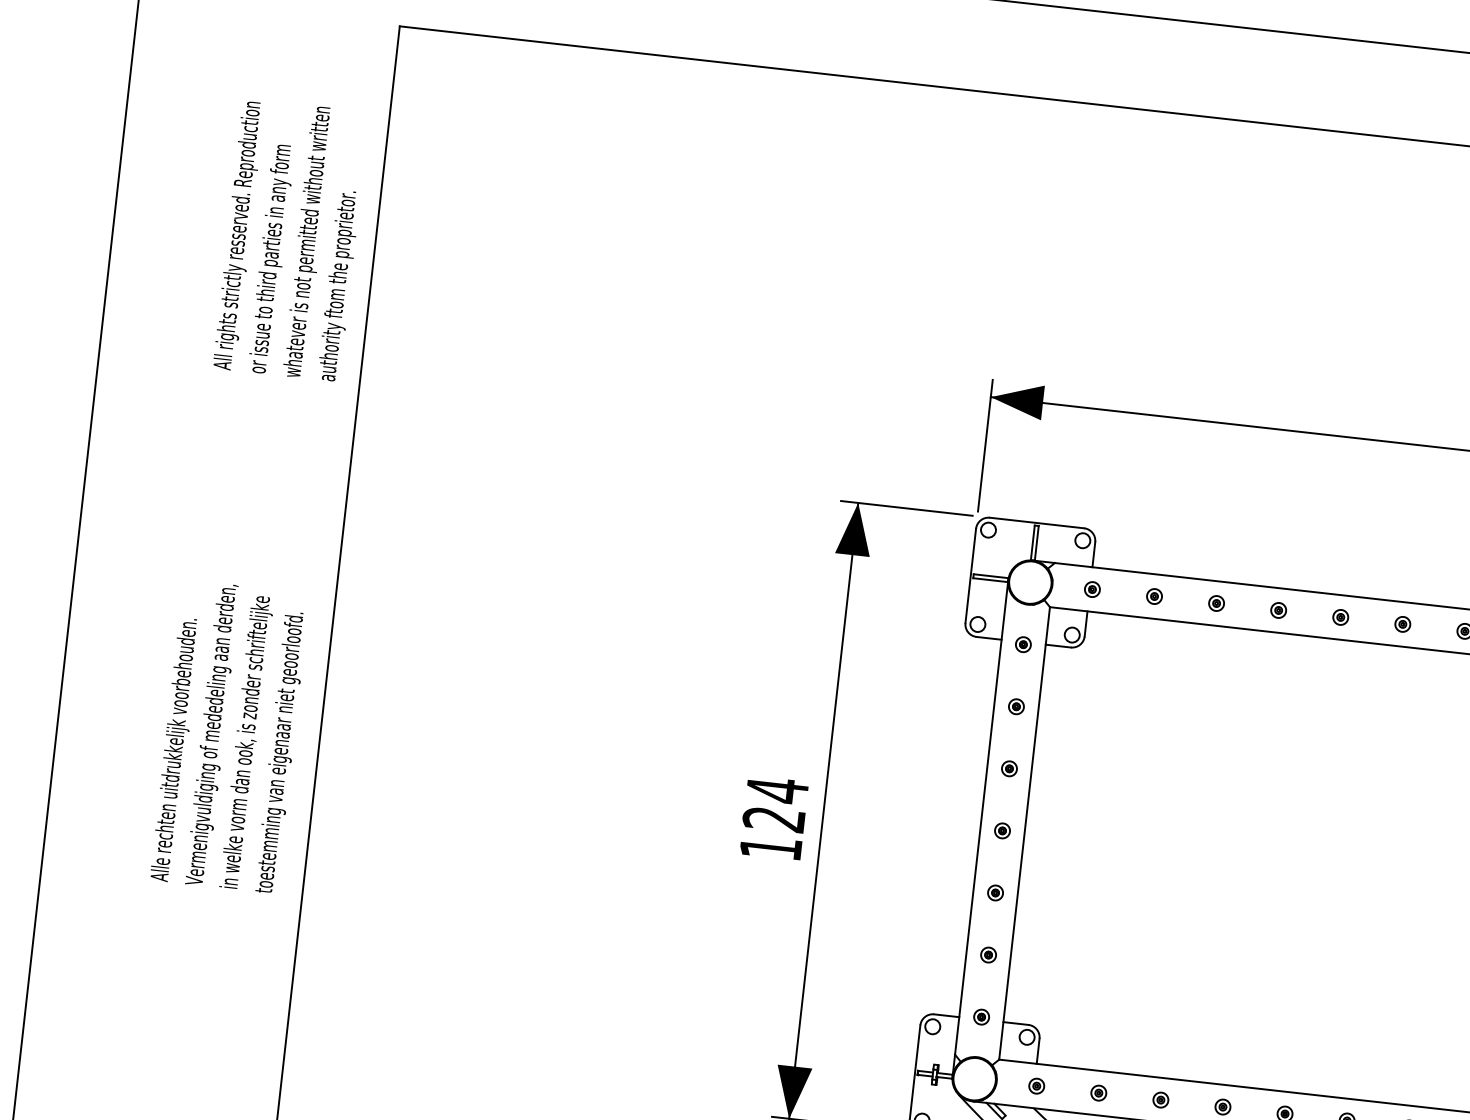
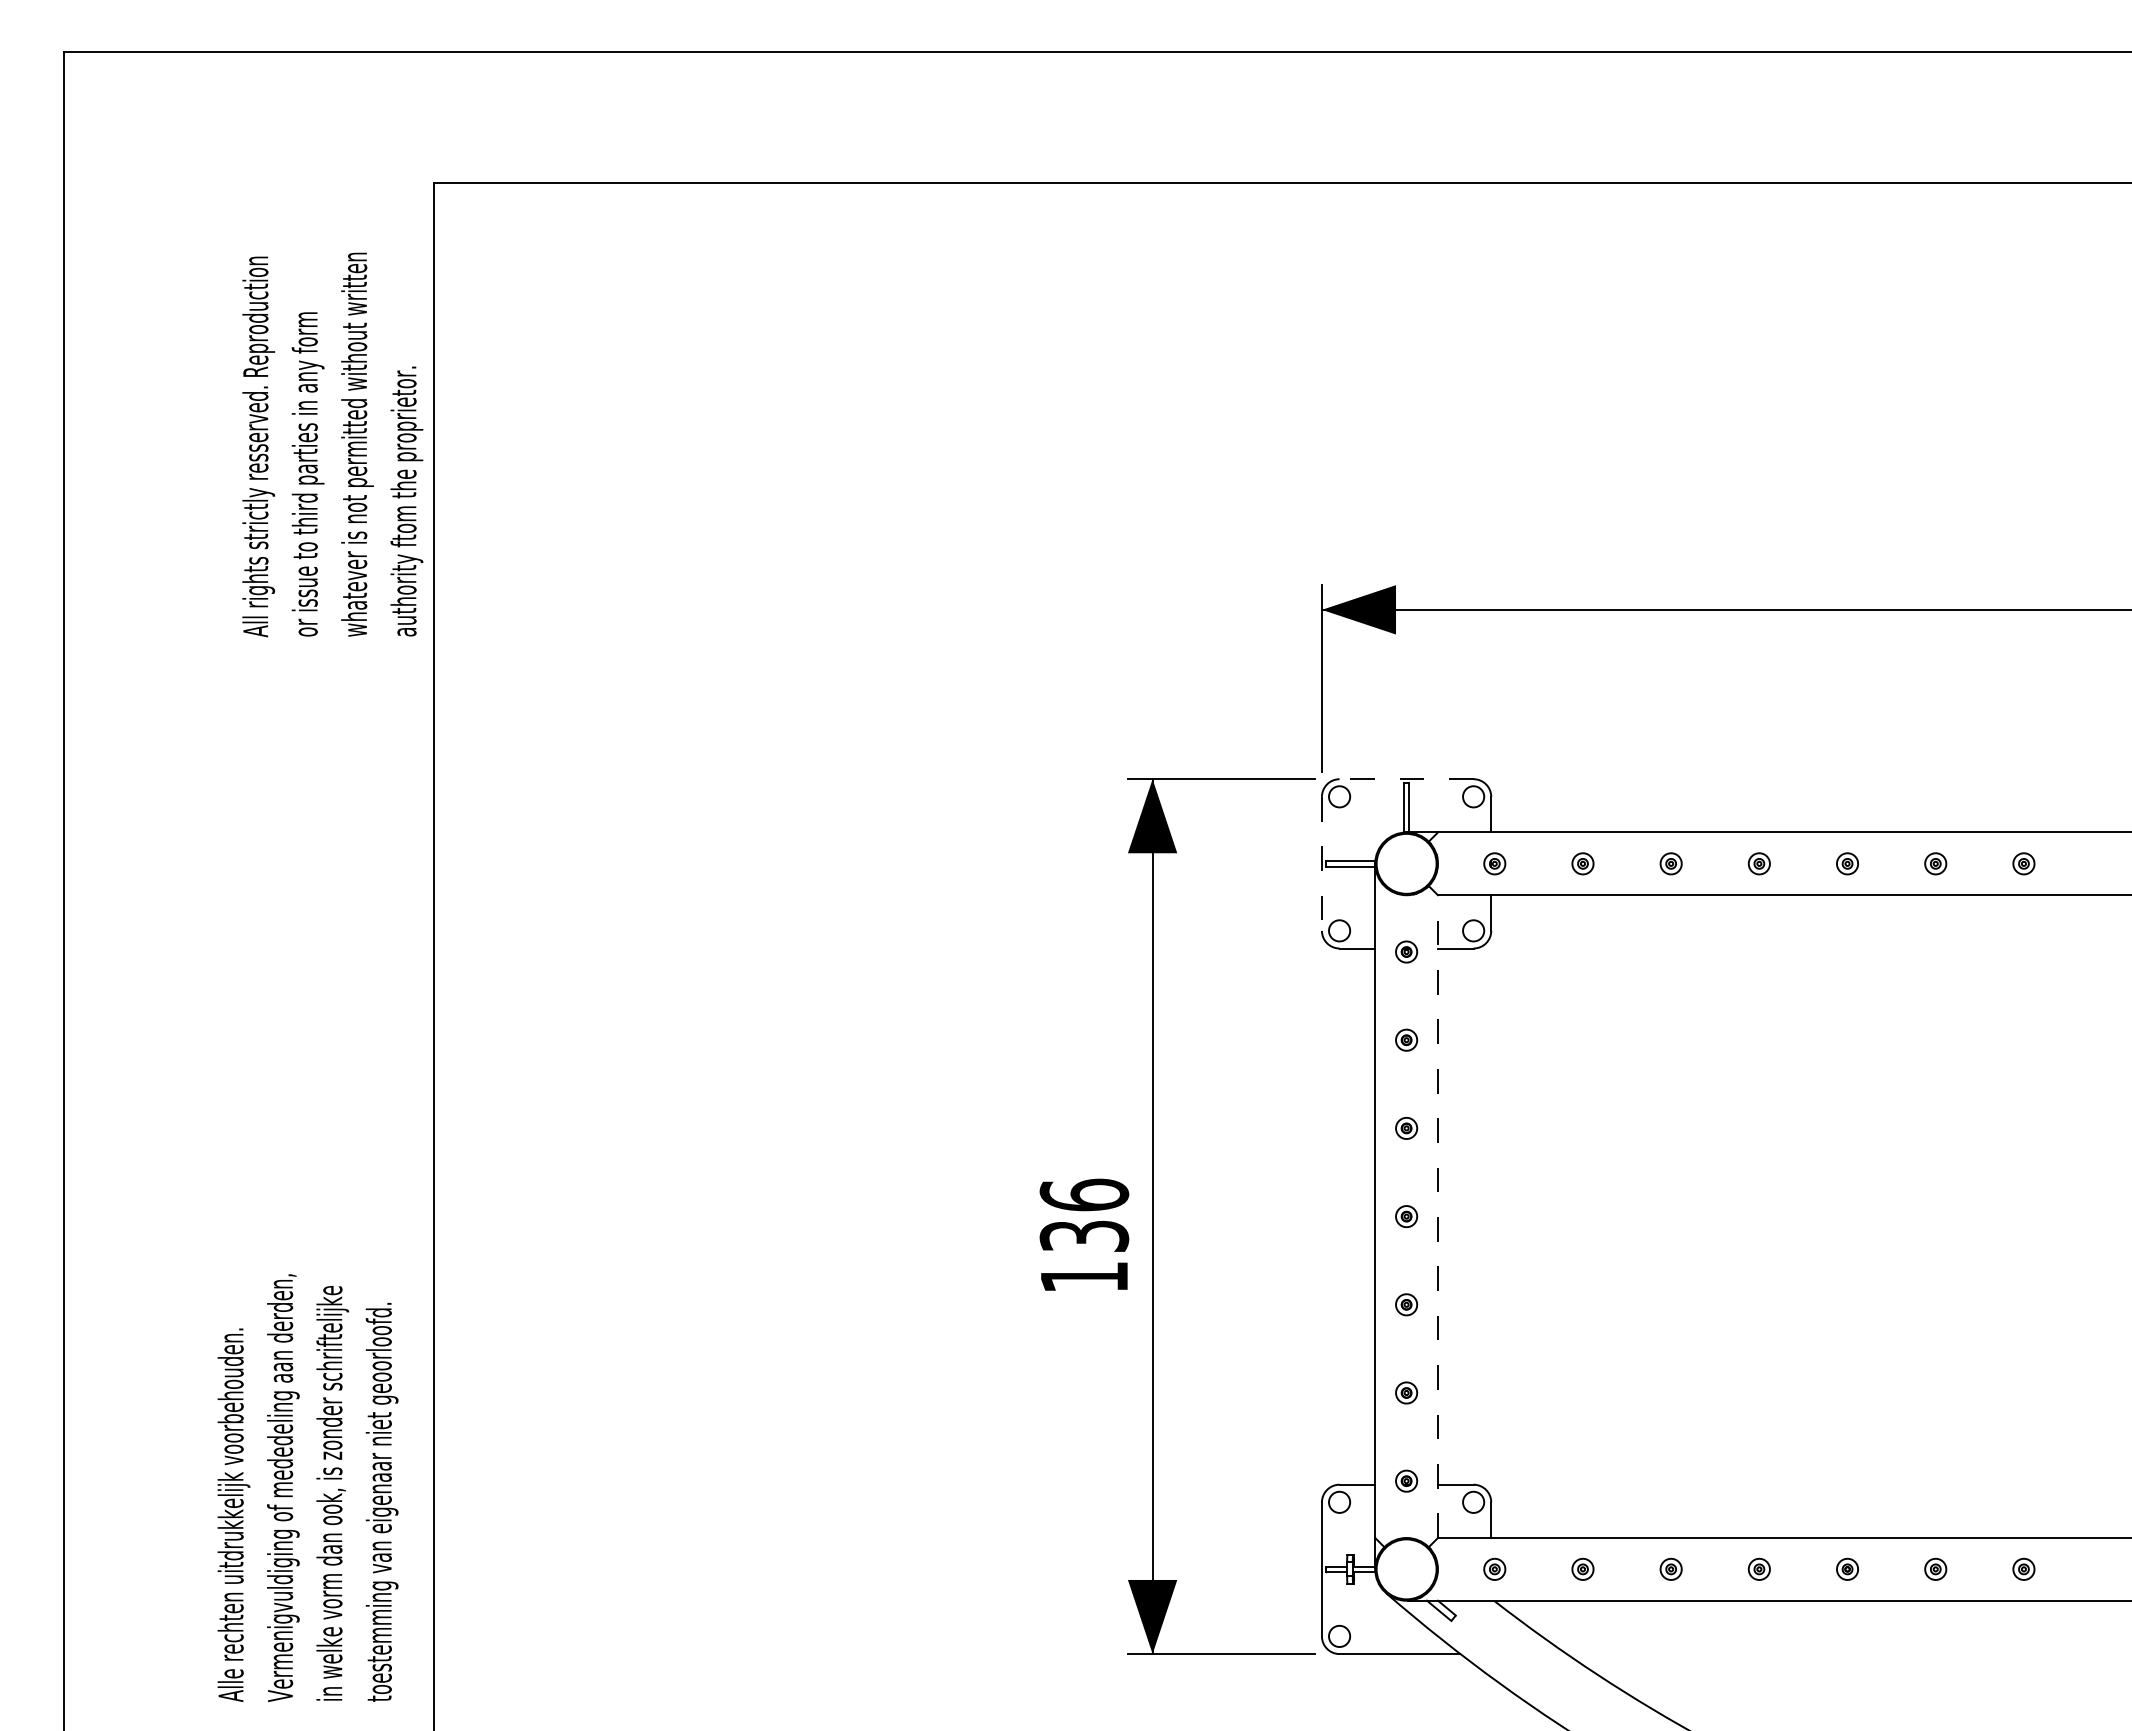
text: (291, 240) -> (332, 444), moved
line: (1036, 523) -> (1406, 779), solid -> dashed
line: (970, 576) -> (1321, 864), solid -> dashed
text: (229, 737) -> (307, 1488), moved
text: (775, 804) -> (1084, 1214), 124 -> 136
line: (1024, 833) -> (1437, 1216), solid -> dashed

